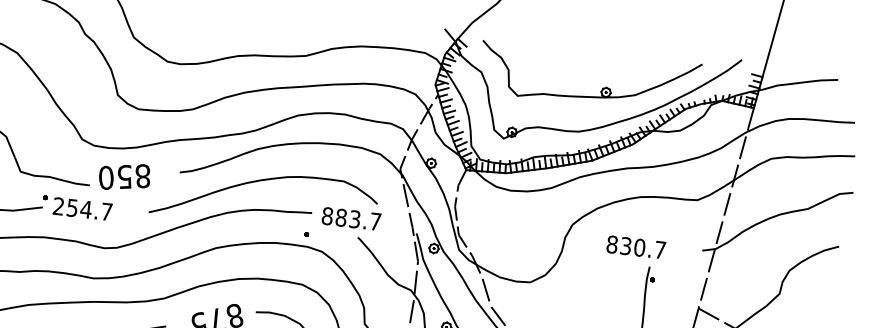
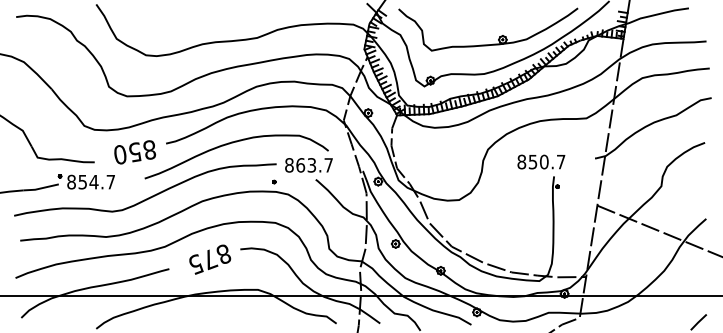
text: (125, 177) -> (135, 152), moved
text: (58, 205) -> (71, 181), 254.7 -> 854.7
text: (341, 217) -> (300, 165), 883.7 -> 863.7
text: (626, 245) -> (533, 161), 830.7 -> 850.7

